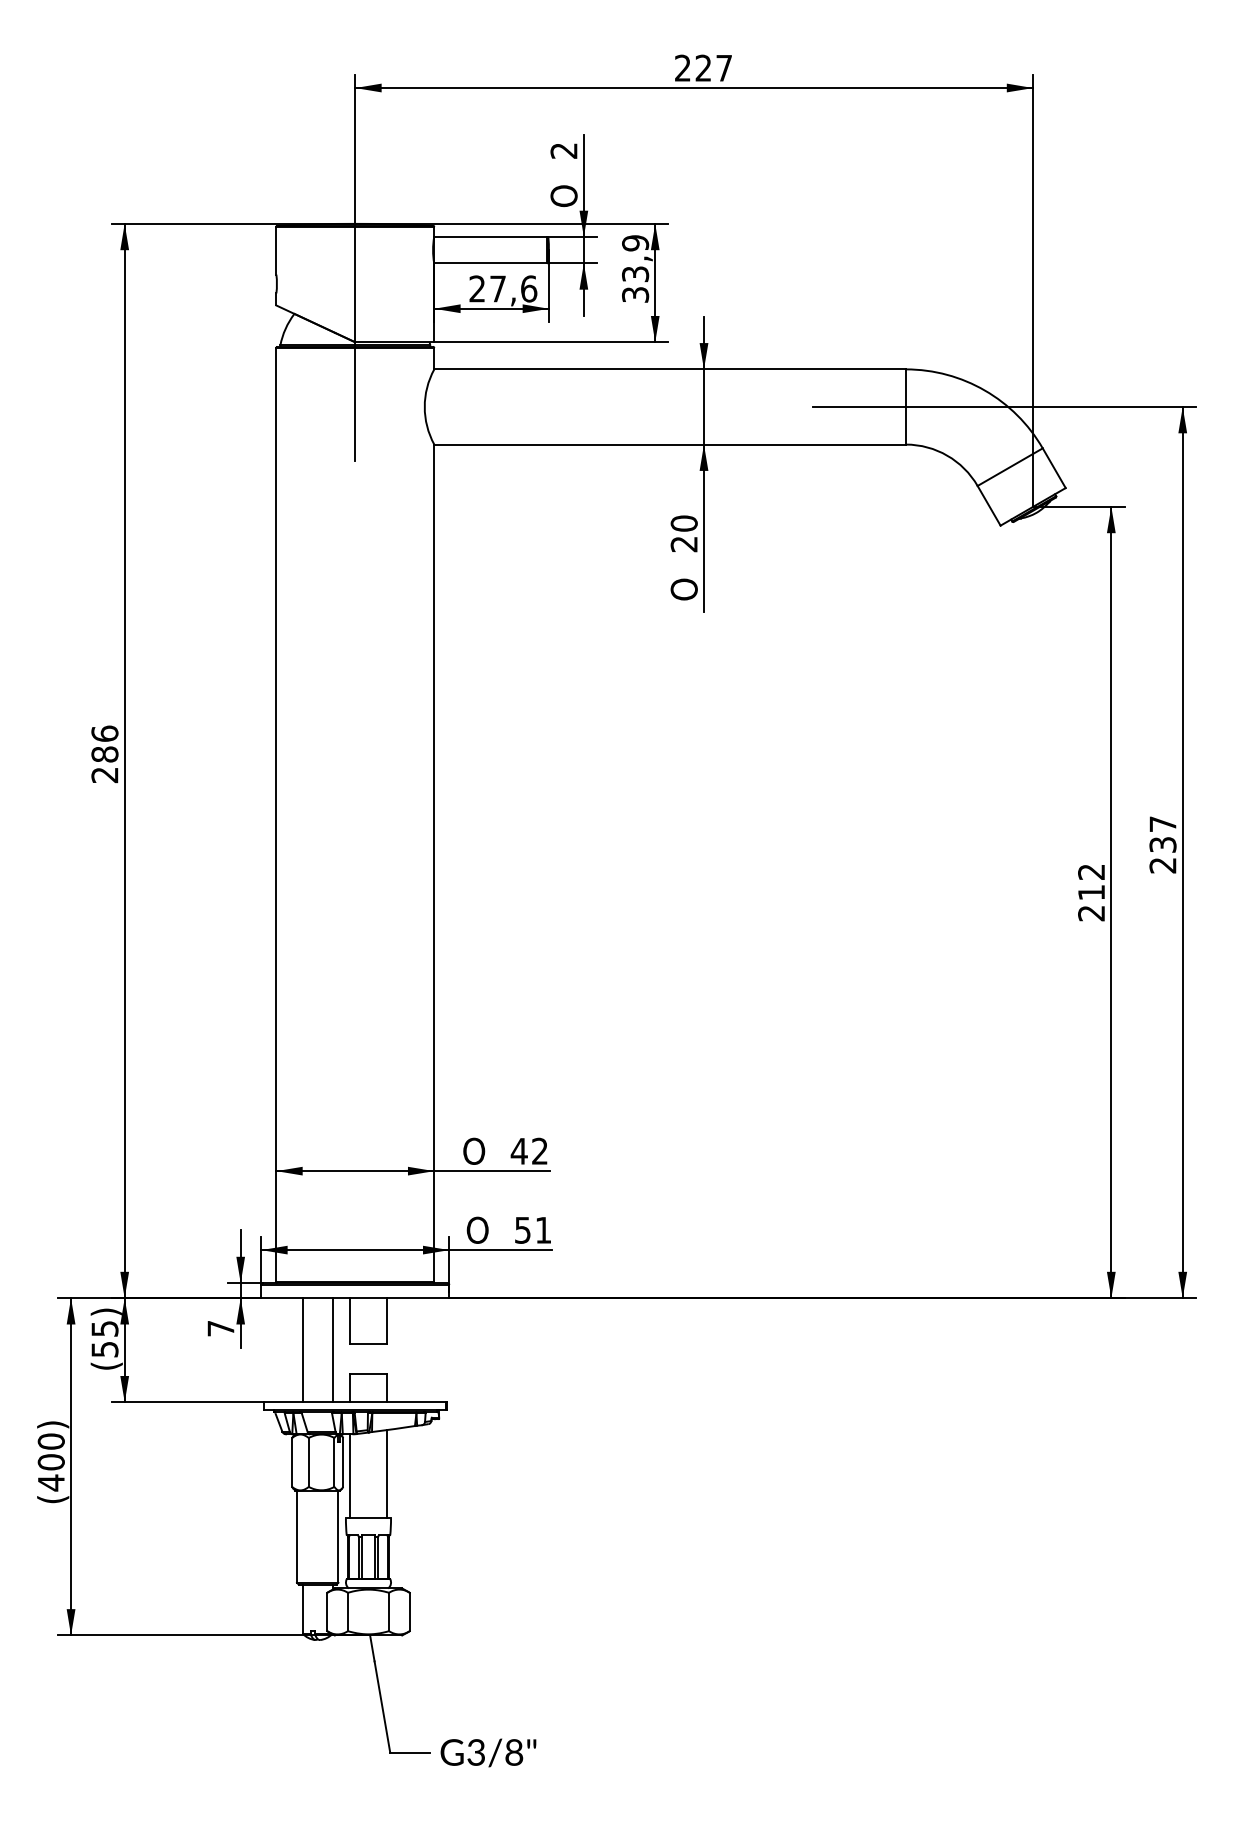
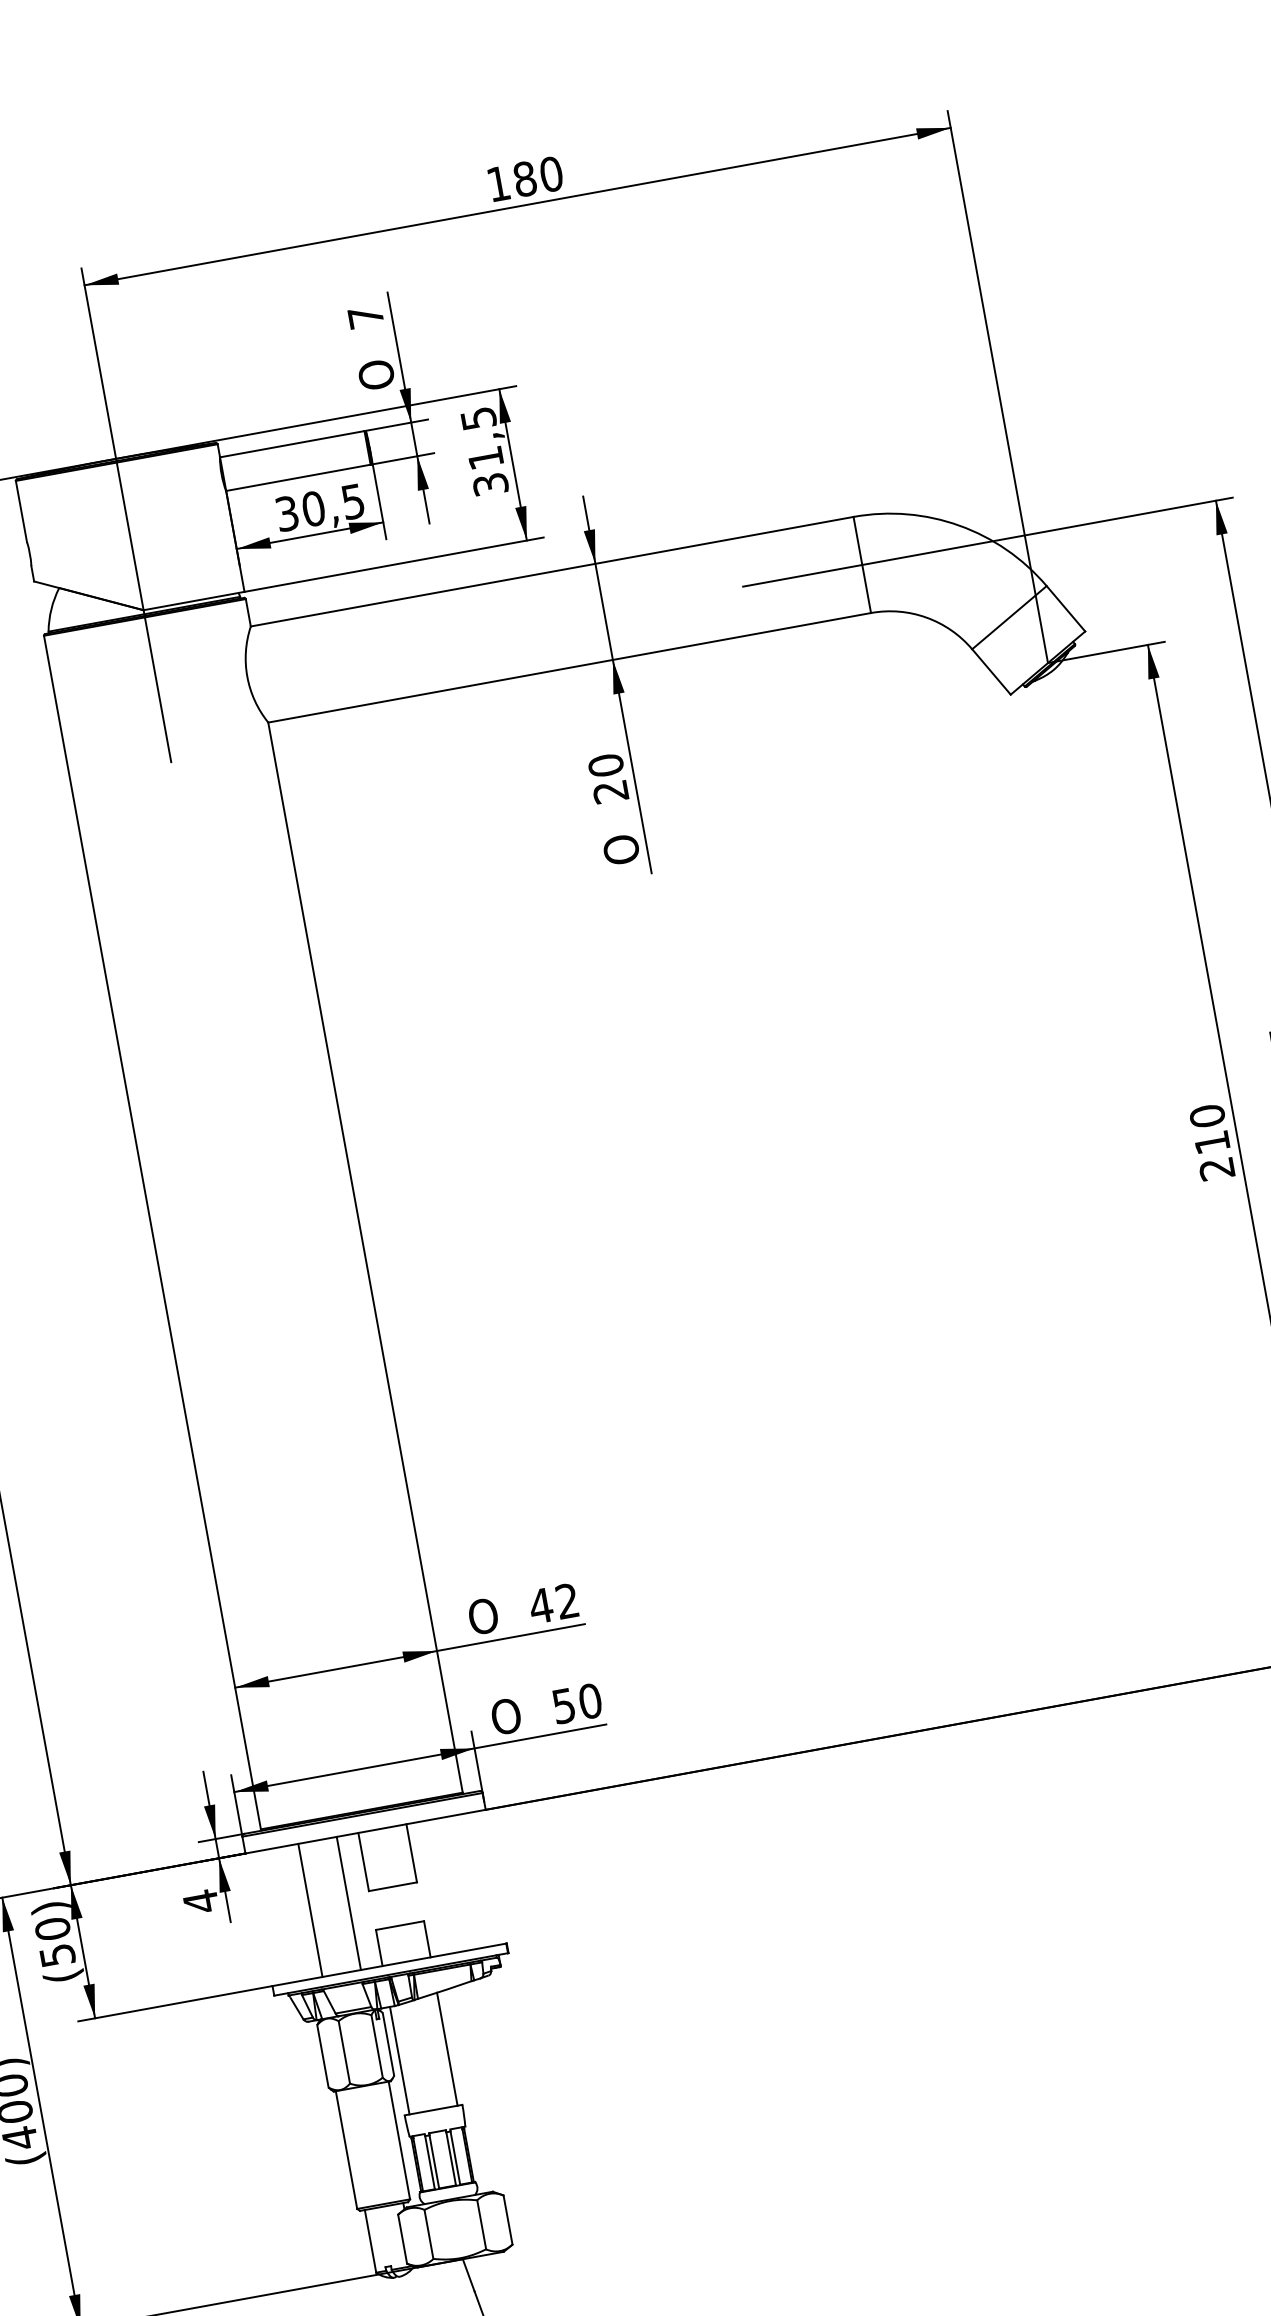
text: (703, 67) -> (524, 178), 227 -> 180
text: (563, 150) -> (365, 316), 2 -> 7
text: (635, 258) -> (482, 438), 33,9 -> 31,5
text: (503, 288) -> (320, 507), 27,6 -> 30,5
text: (1091, 871) -> (1207, 1115), 212 -> 210
text: (543, 1229) -> (590, 1700), 51 -> 50
text: (104, 1328) -> (52, 1928), (55) -> (50)
text: (220, 1328) -> (200, 1901), 7 -> 4

